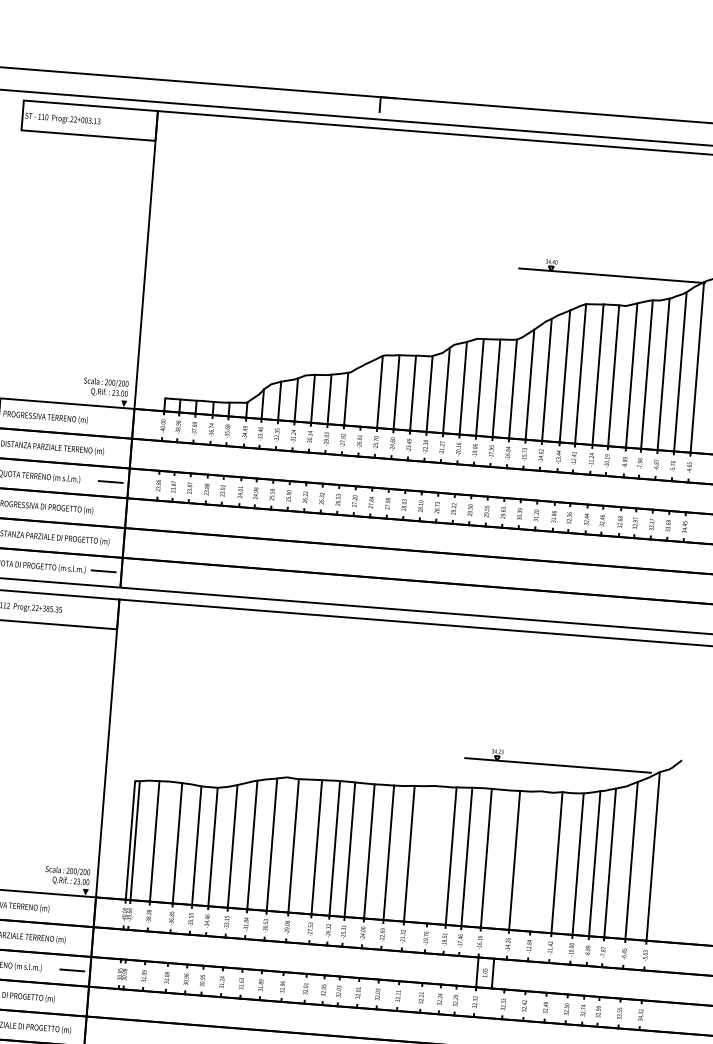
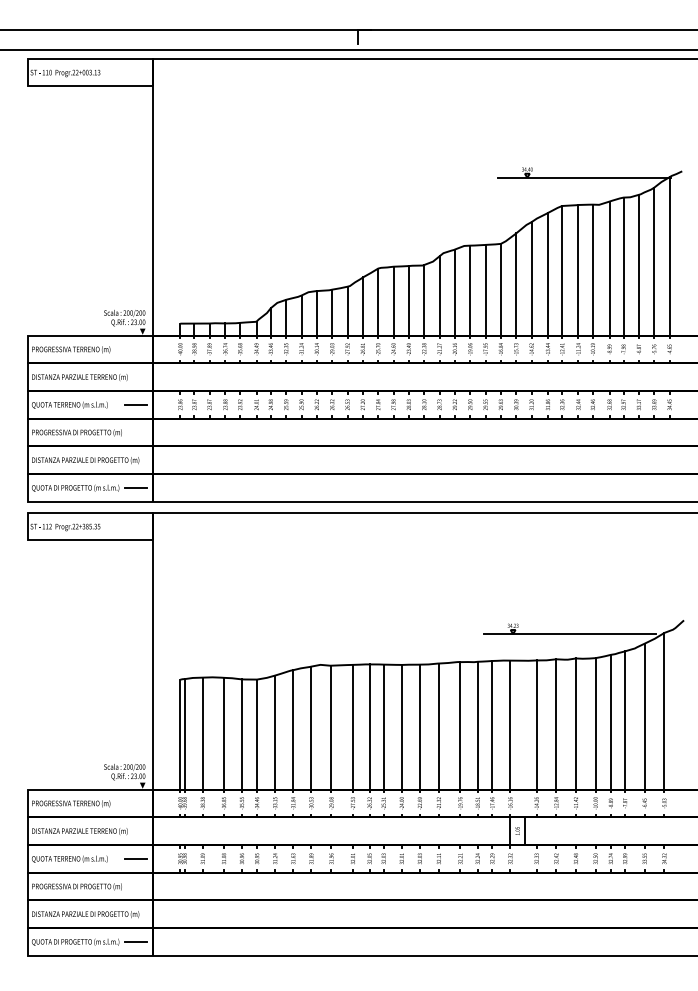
line: (362, 395) -> (362, 306), added
line: (432, 854) -> (460, 725), added
line: (536, 861) -> (556, 724), added

